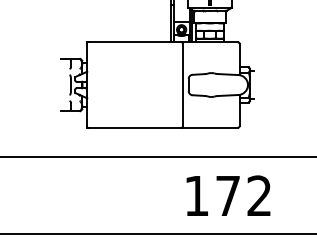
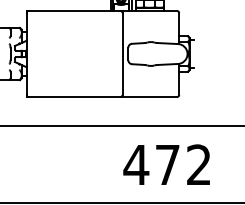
text: (196, 195) -> (136, 164), 172 -> 472

